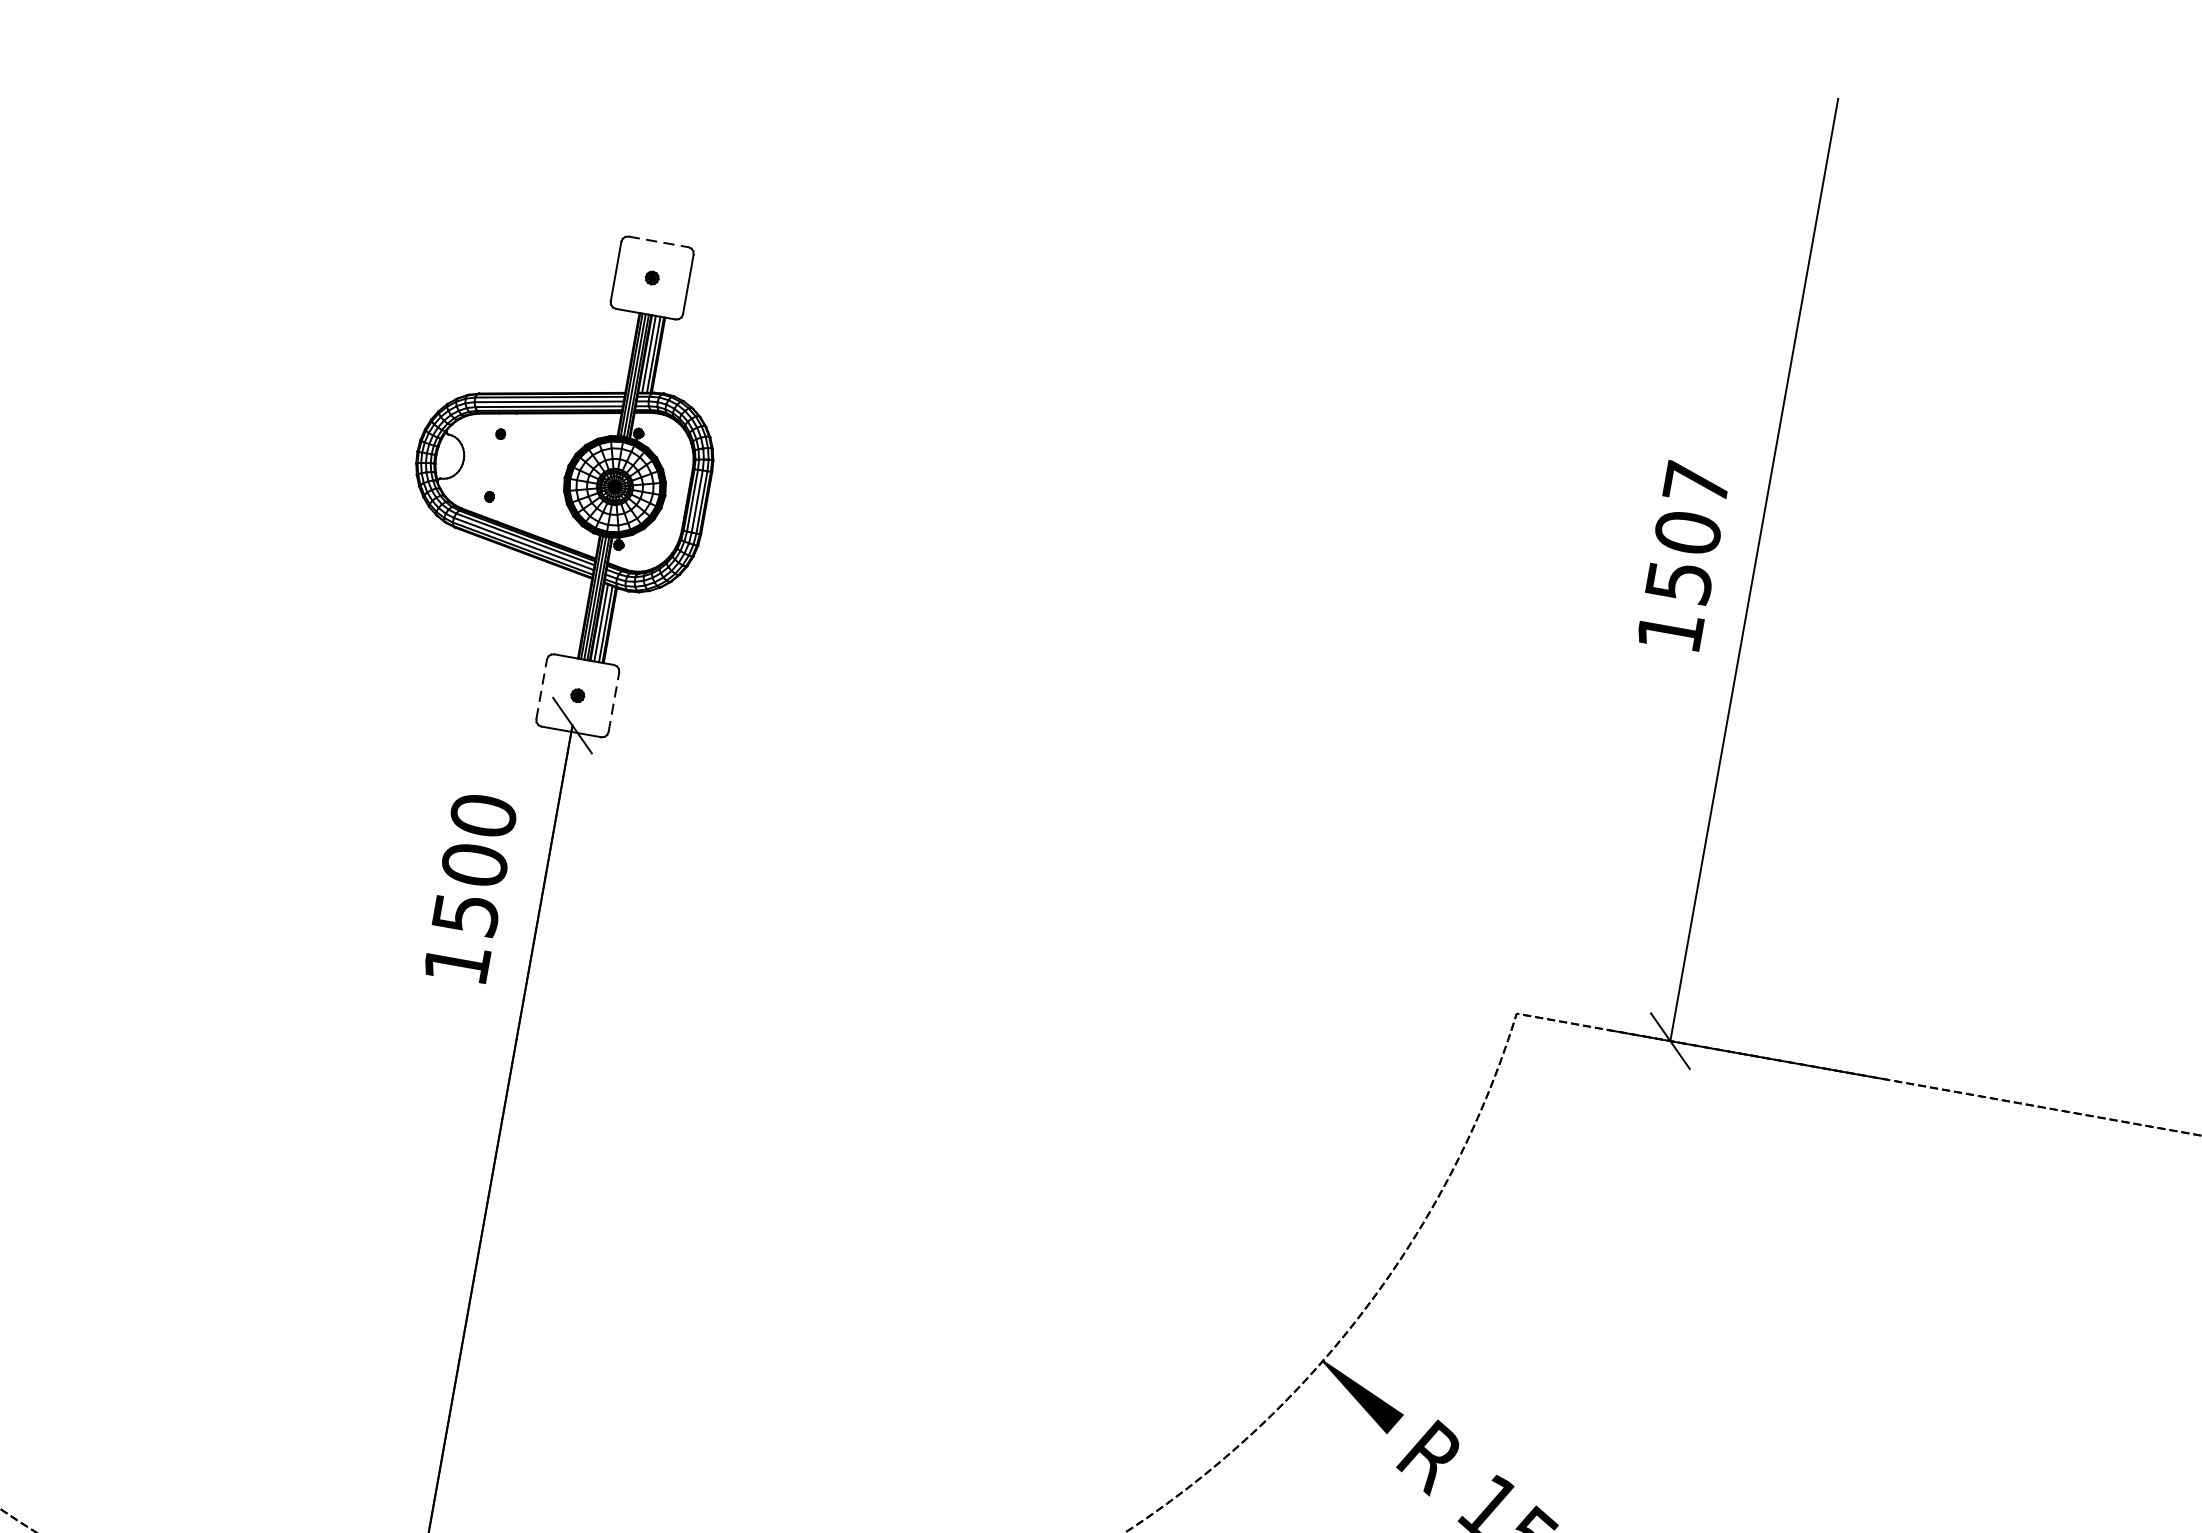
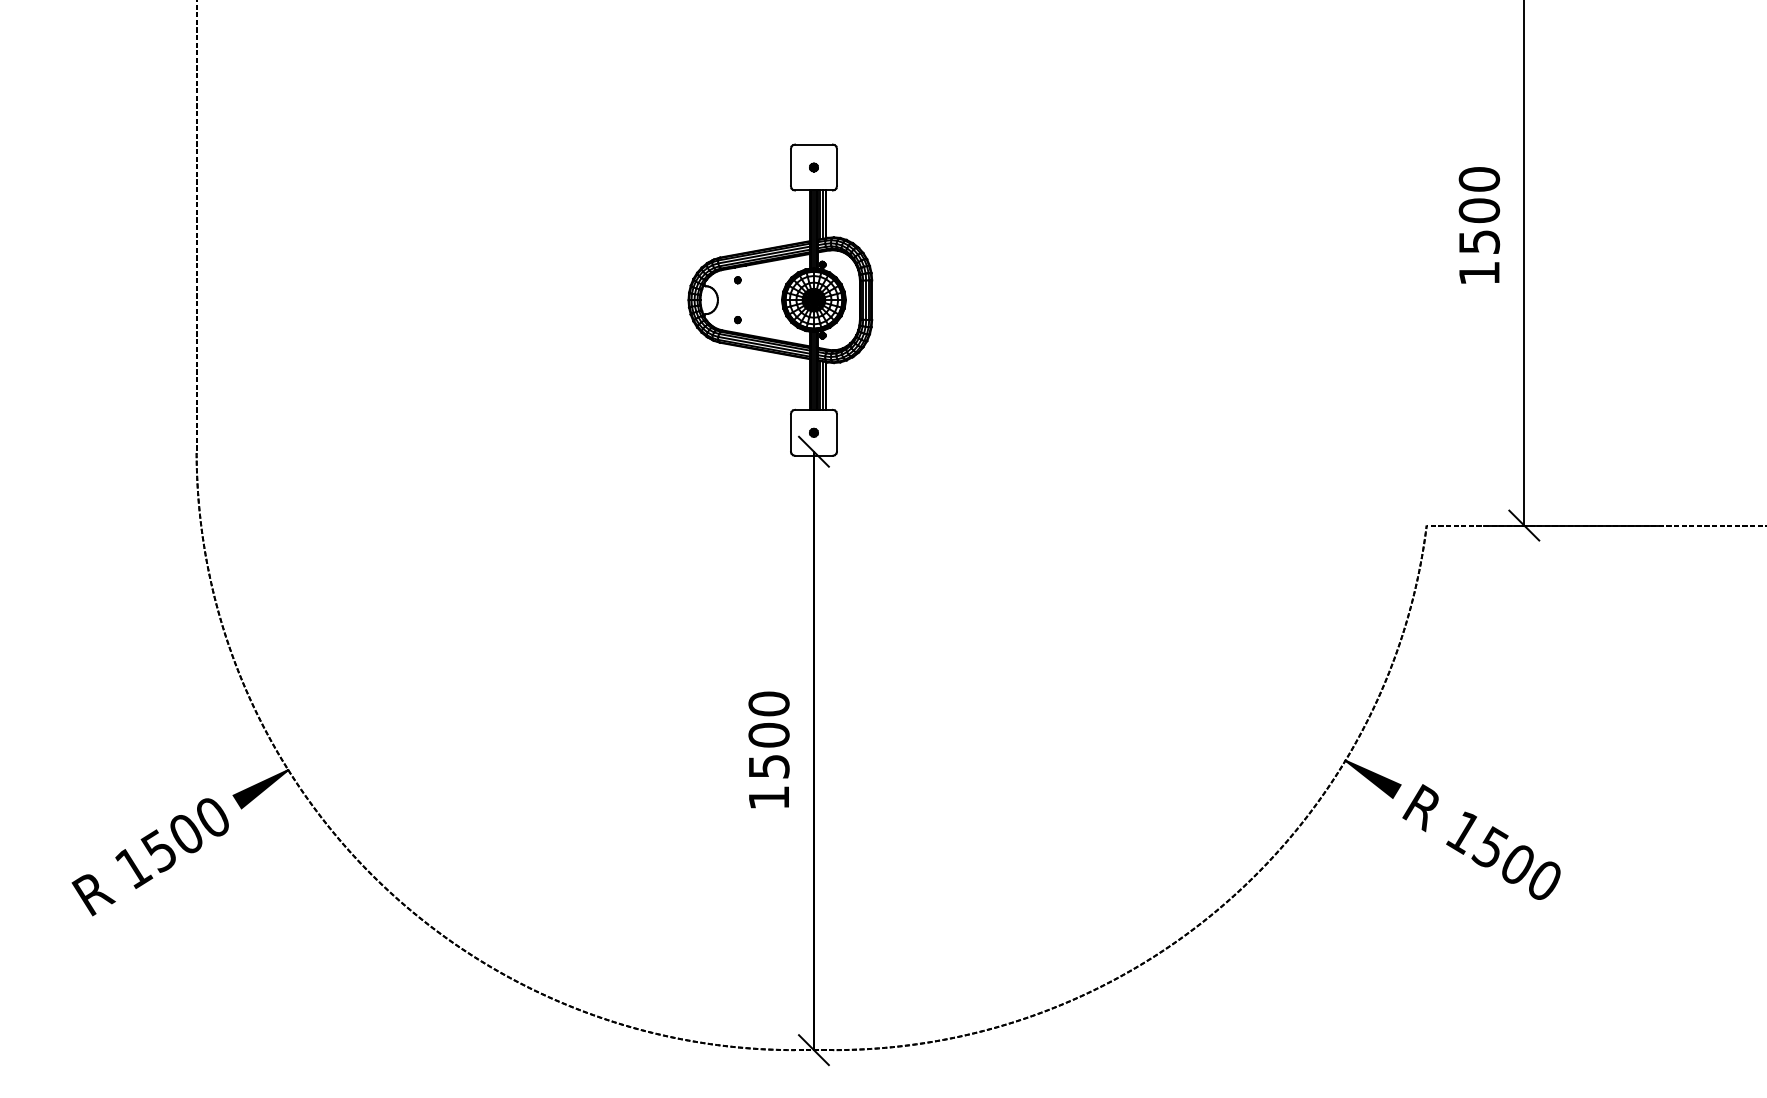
line: (657, 241) -> (813, 144), dashed -> solid
text: (1696, 483) -> (1479, 179), 1507 -> 1500
line: (542, 688) -> (791, 432), dashed -> solid
line: (613, 701) -> (836, 432), dashed -> solid
text: (469, 887) -> (768, 749), moved

